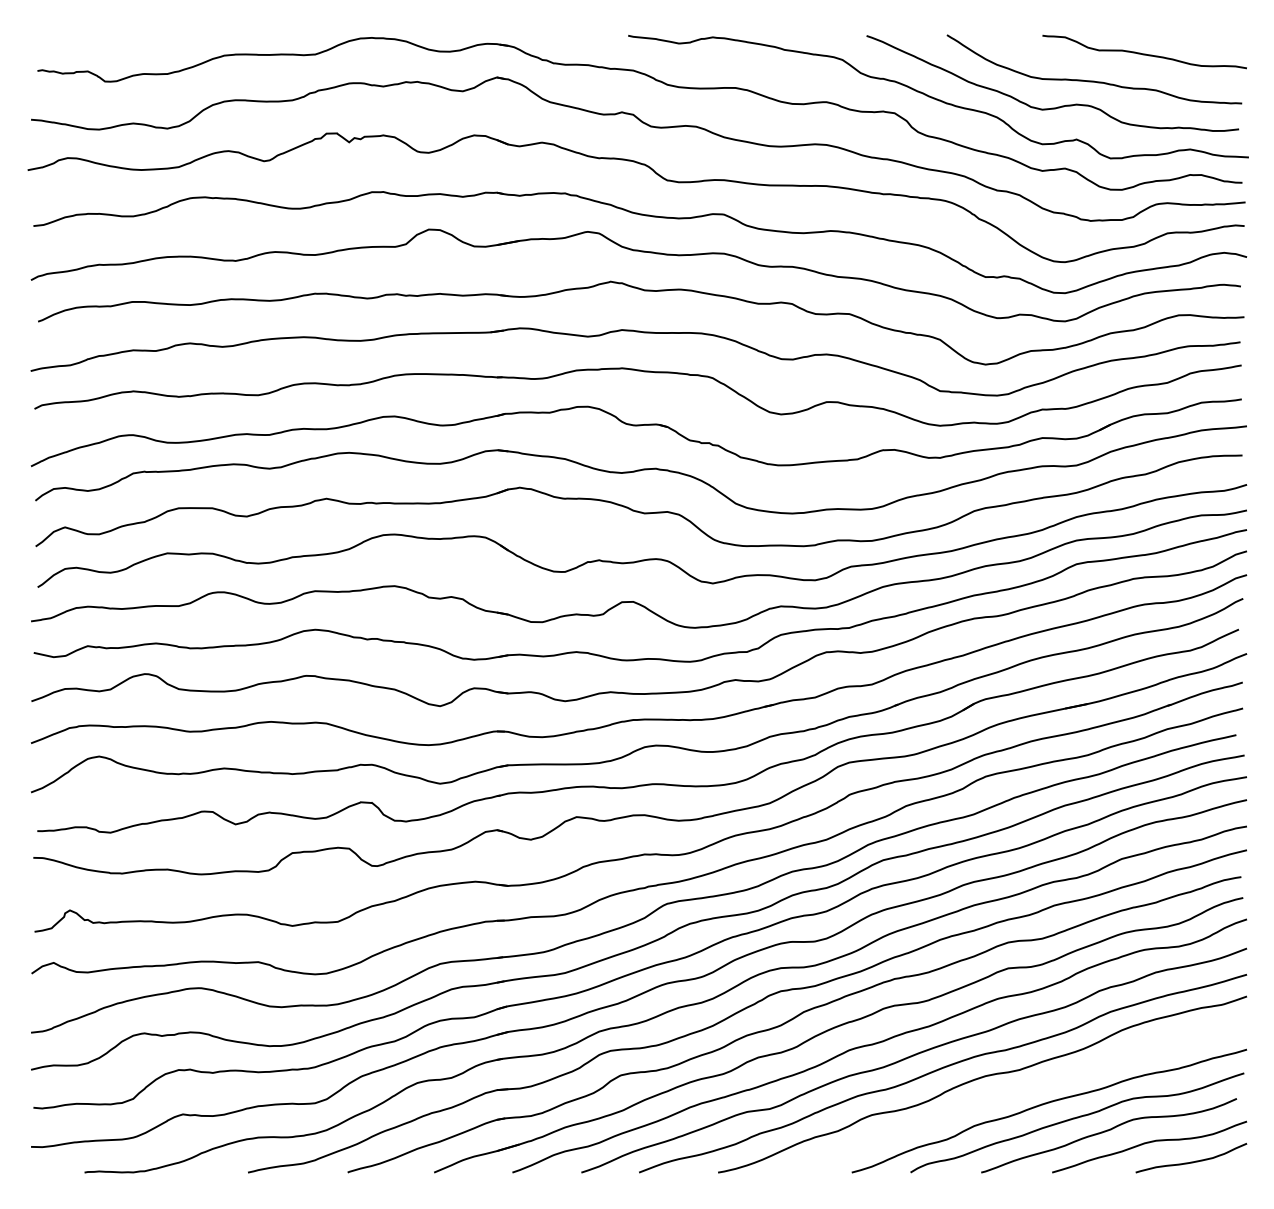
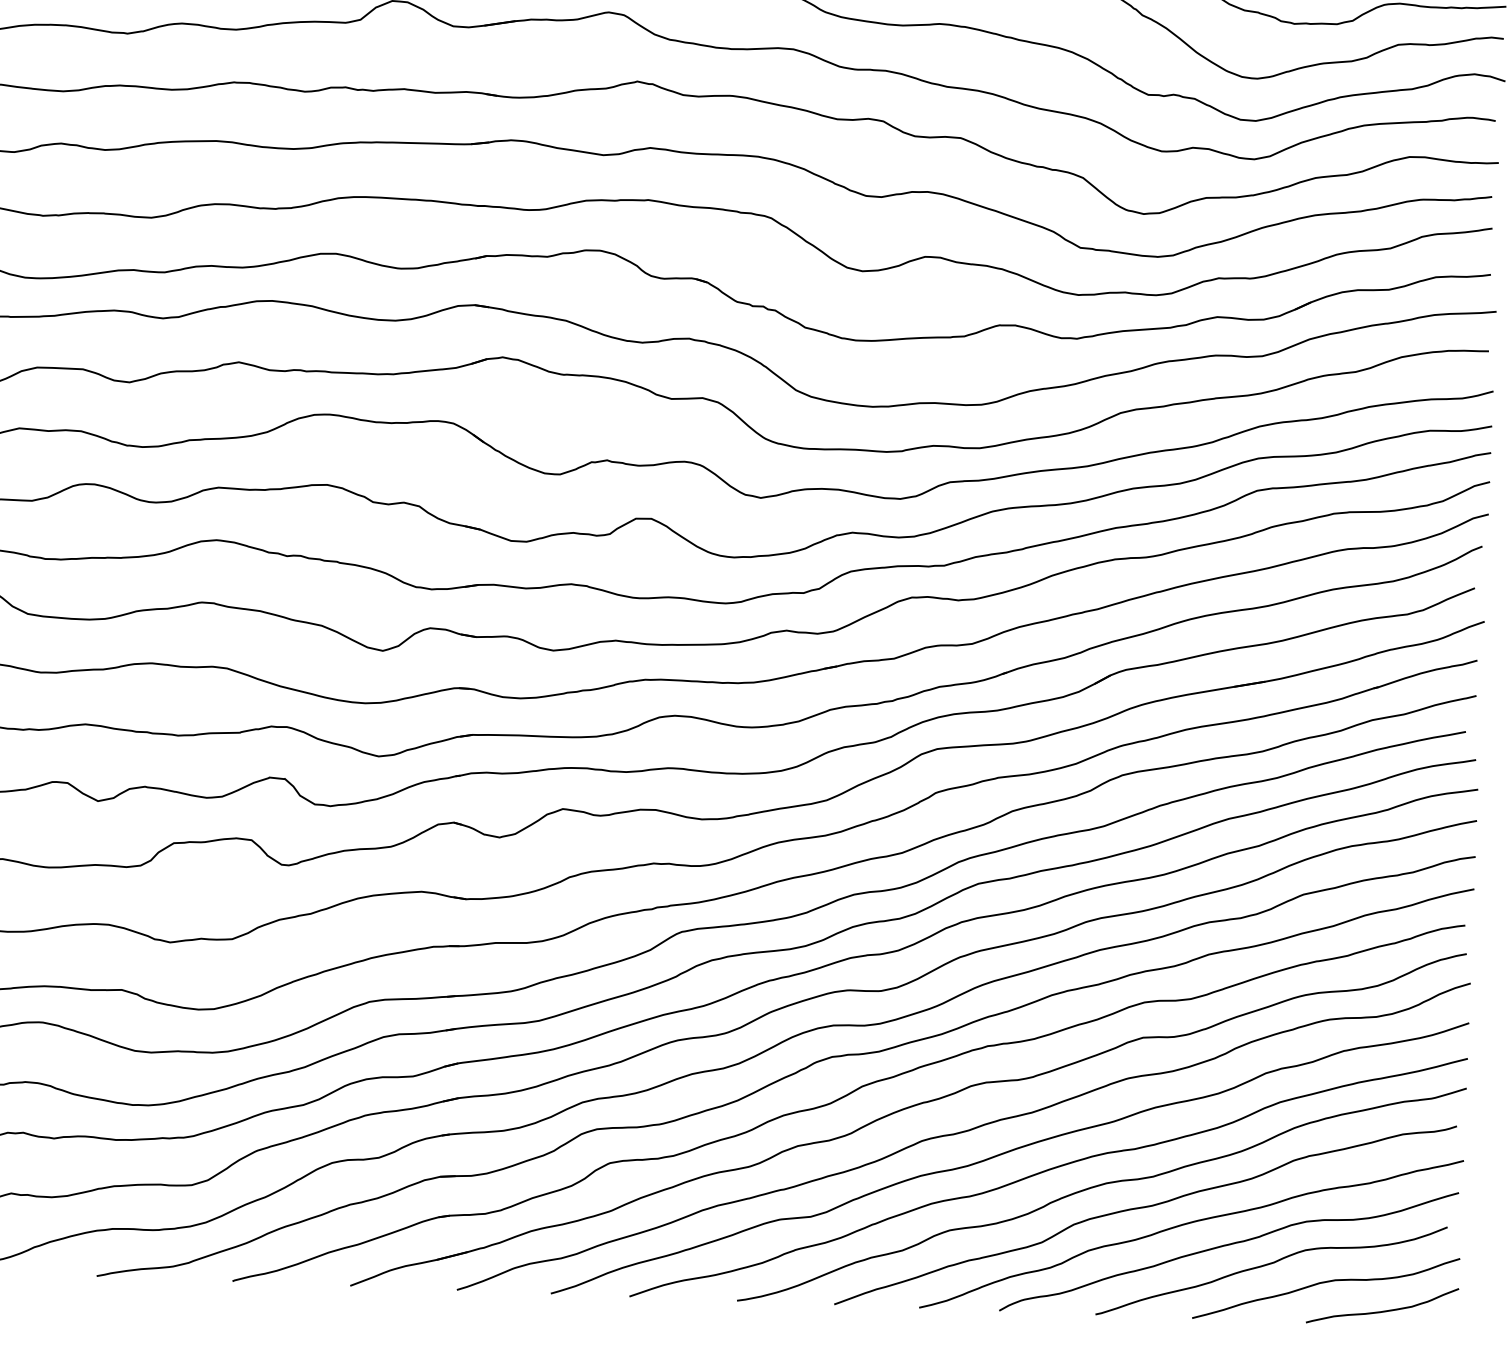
curve: (1014, 1093) -> (1144, 1208), added

